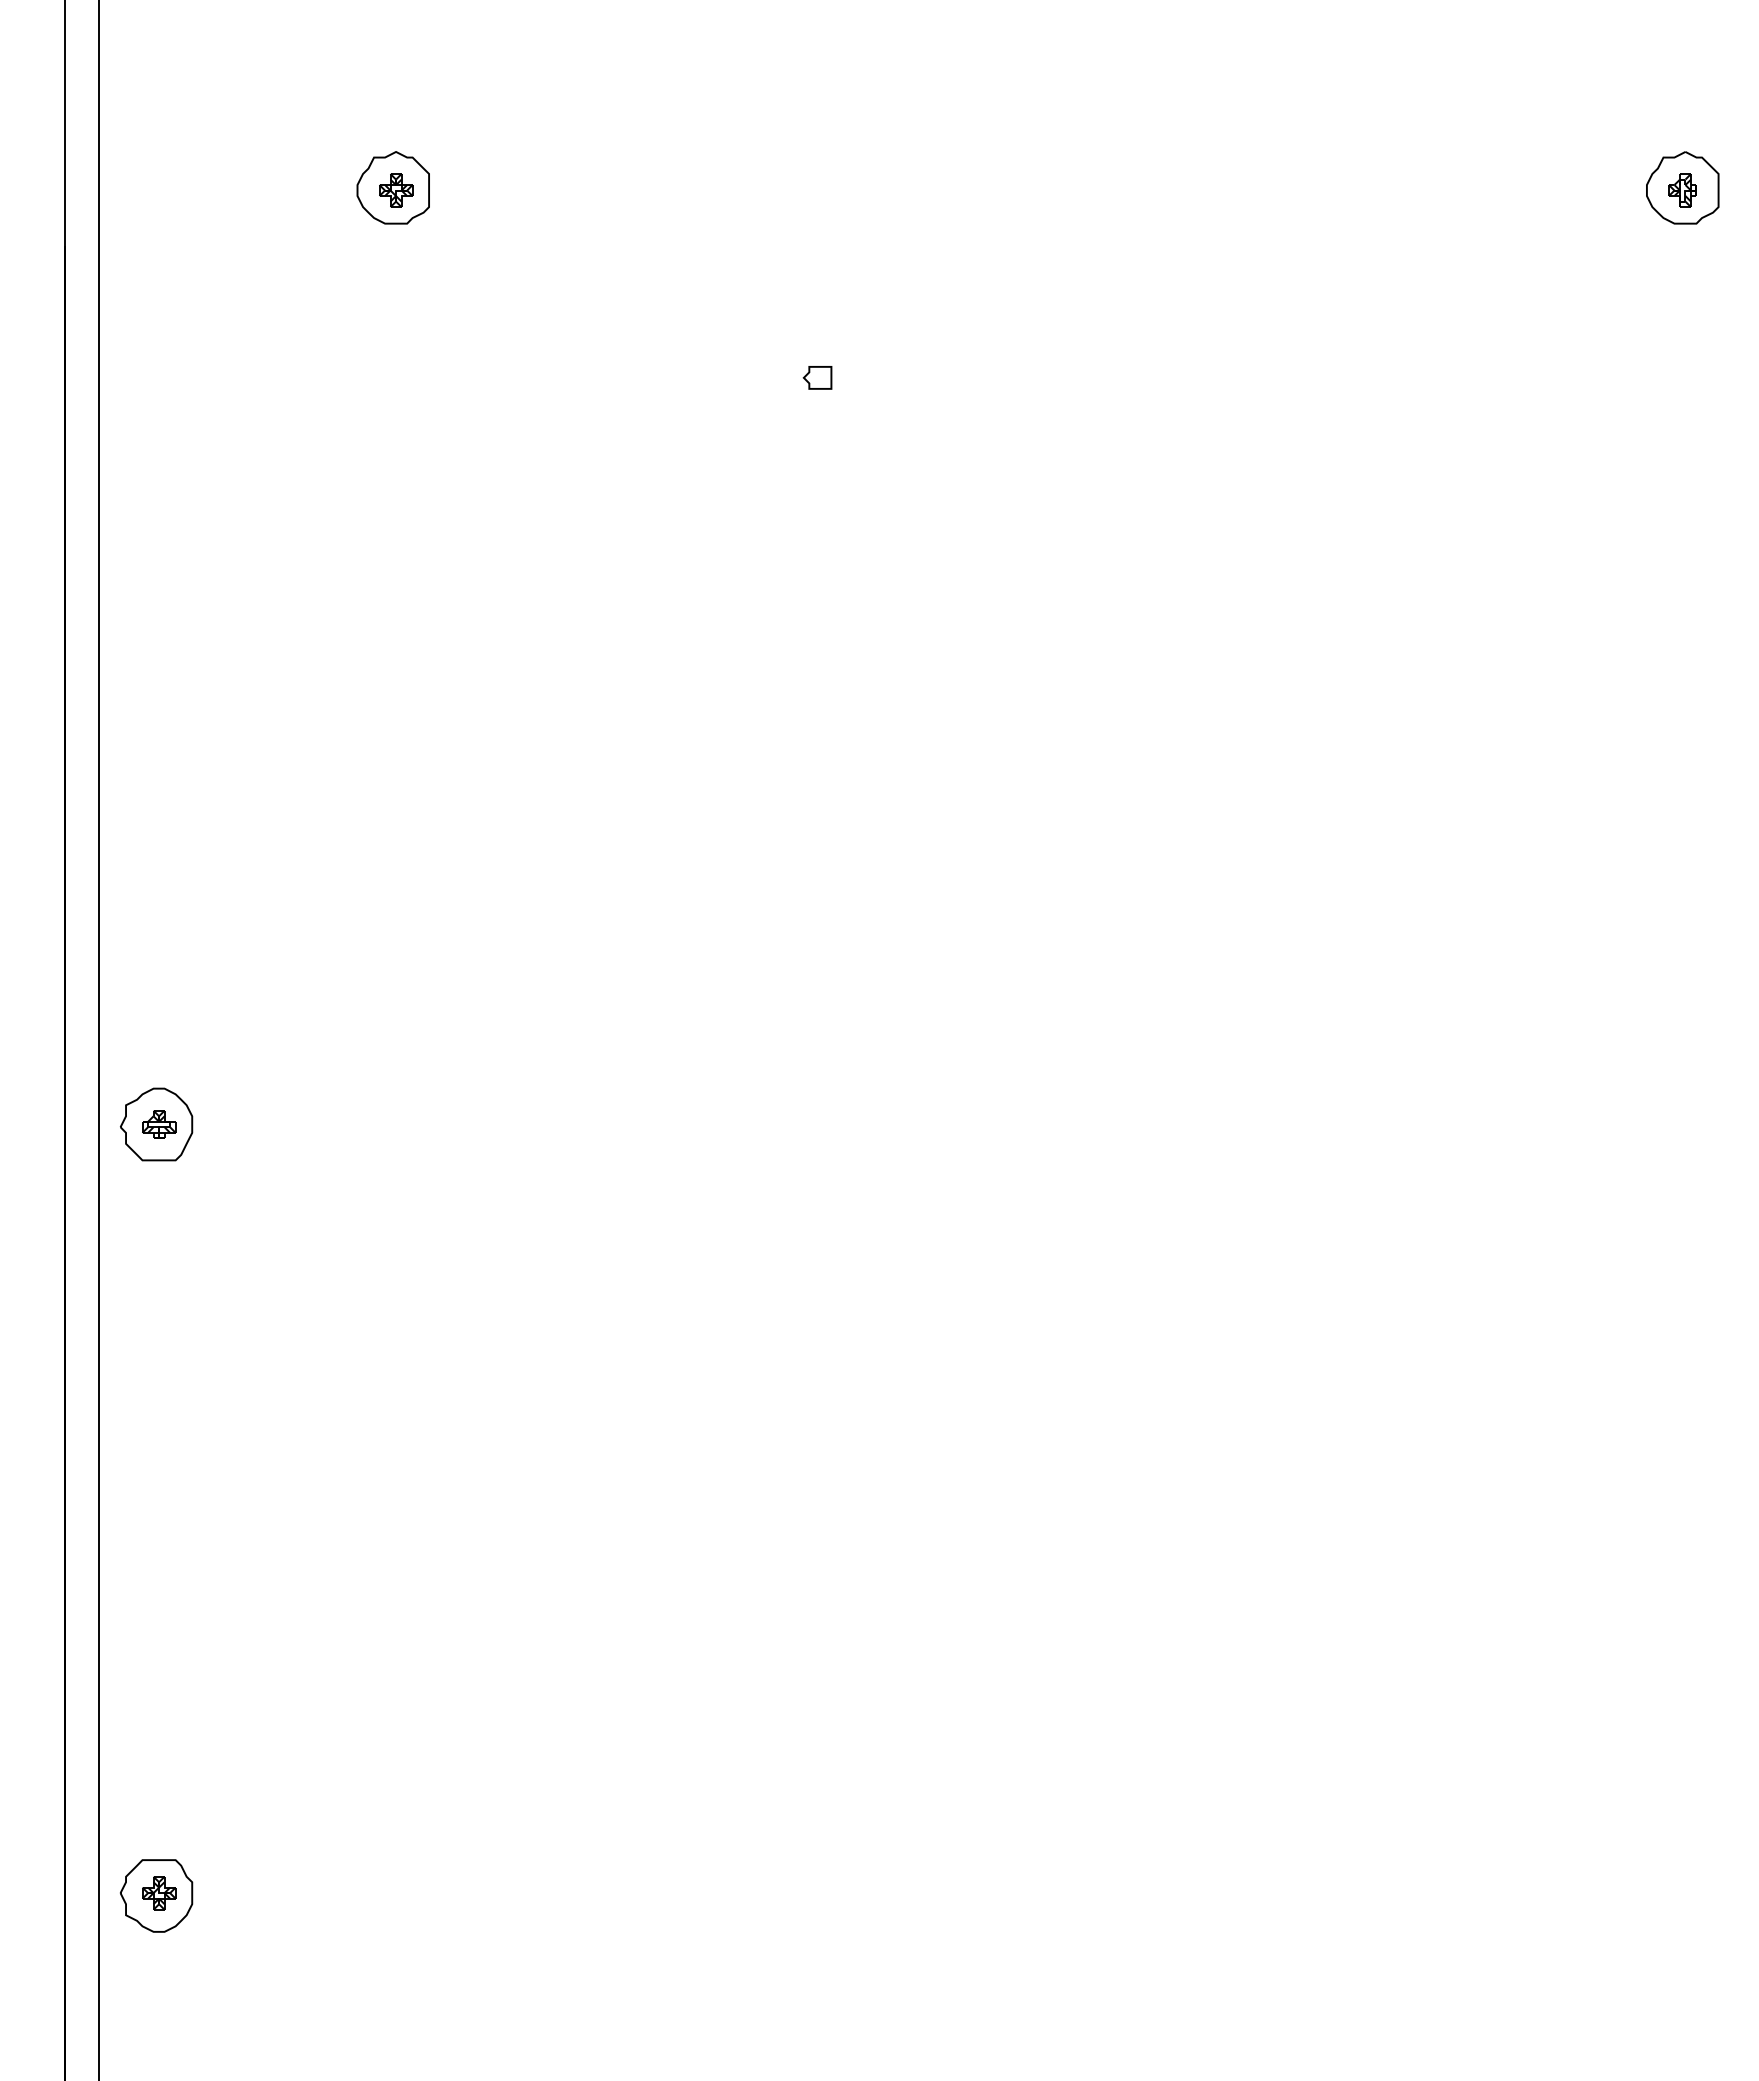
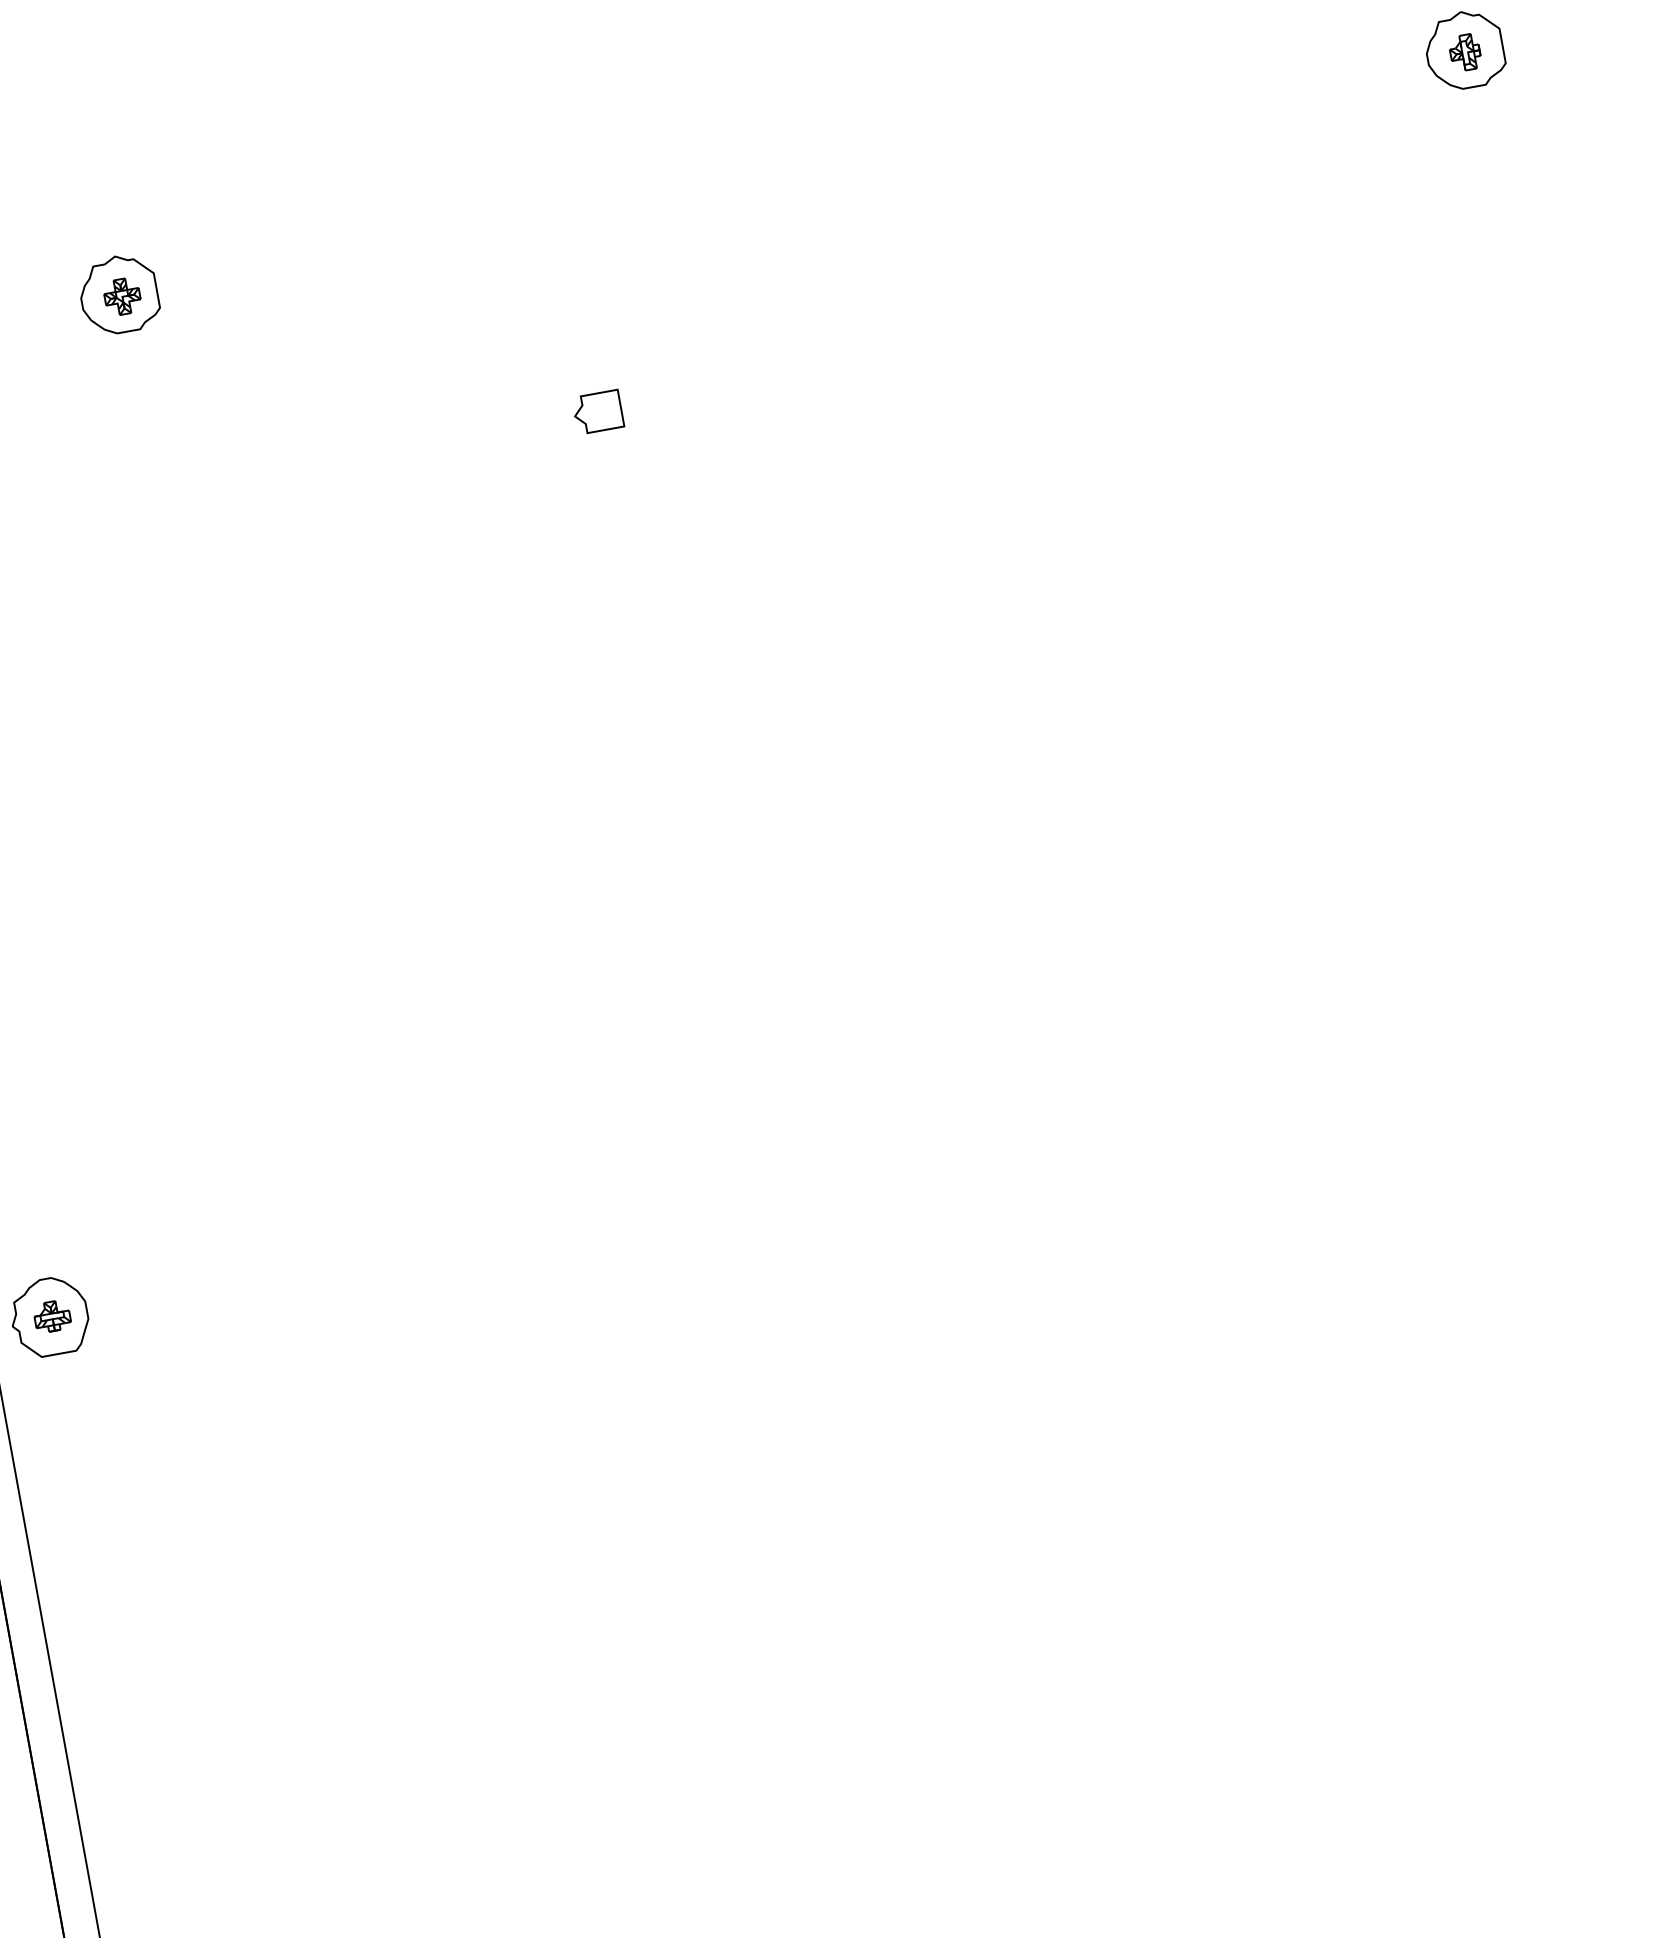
part: (817, 377) -> (597, 411), size x1.6

